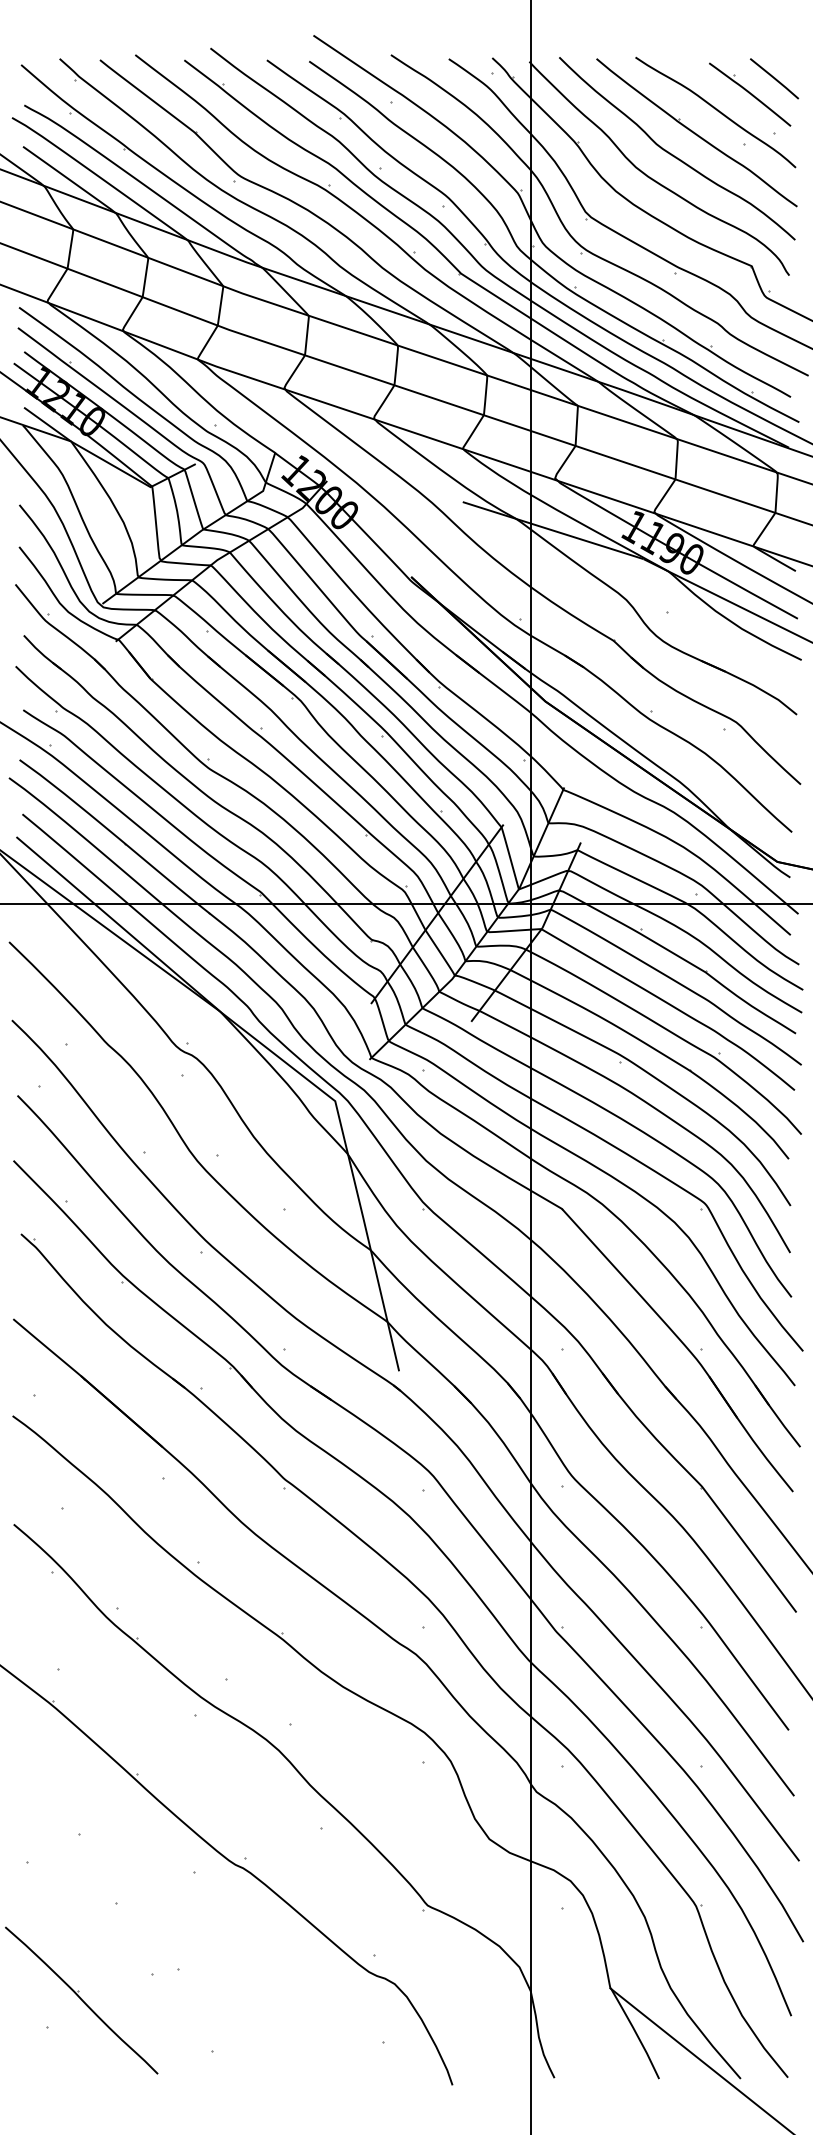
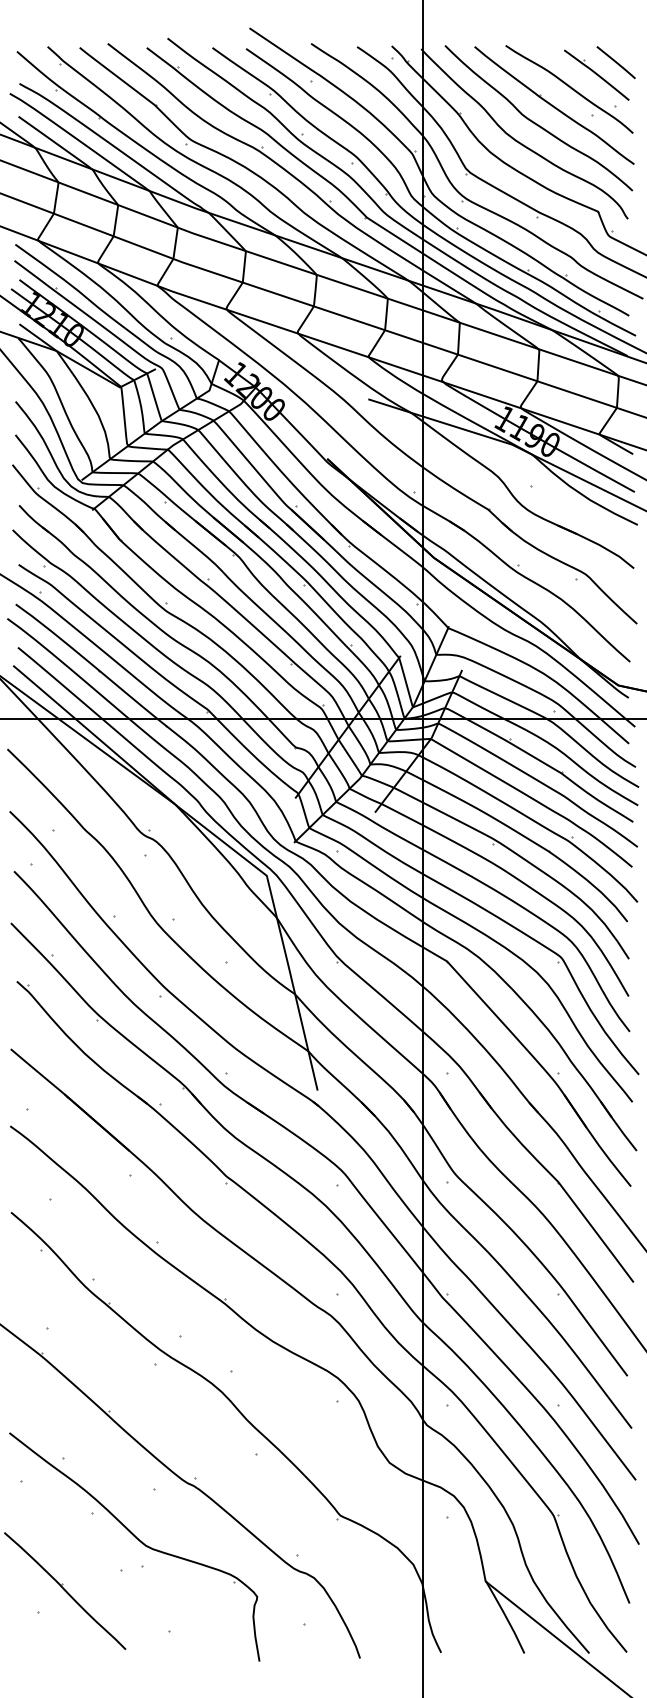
part: (175, 1938) -> (139, 1541), added

